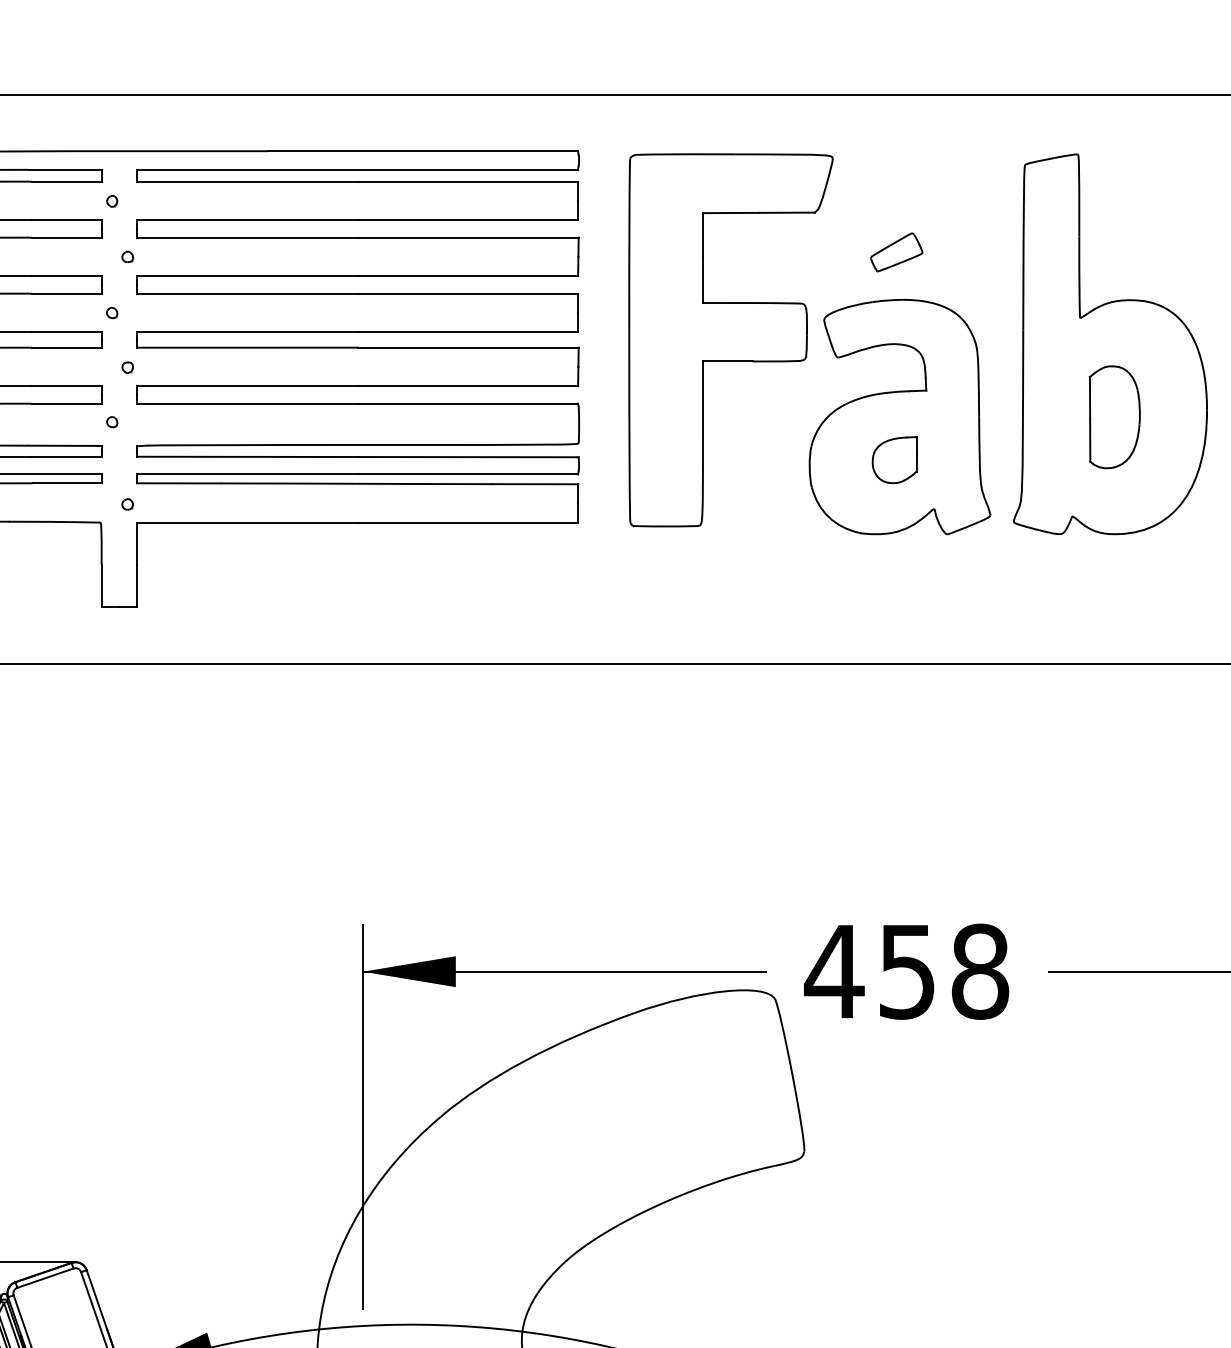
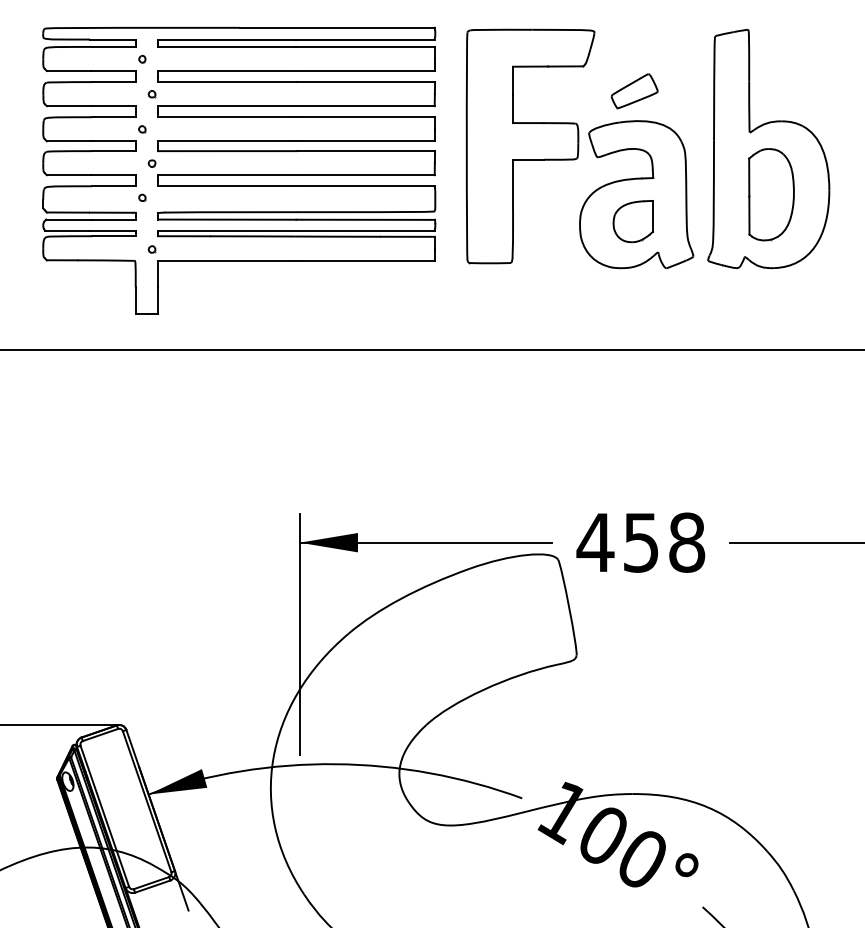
part: (896, 252) -> (634, 91), size x1.43
part: (1114, 416) -> (771, 194), size x1.43
part: (894, 459) -> (633, 221), size x1.43

